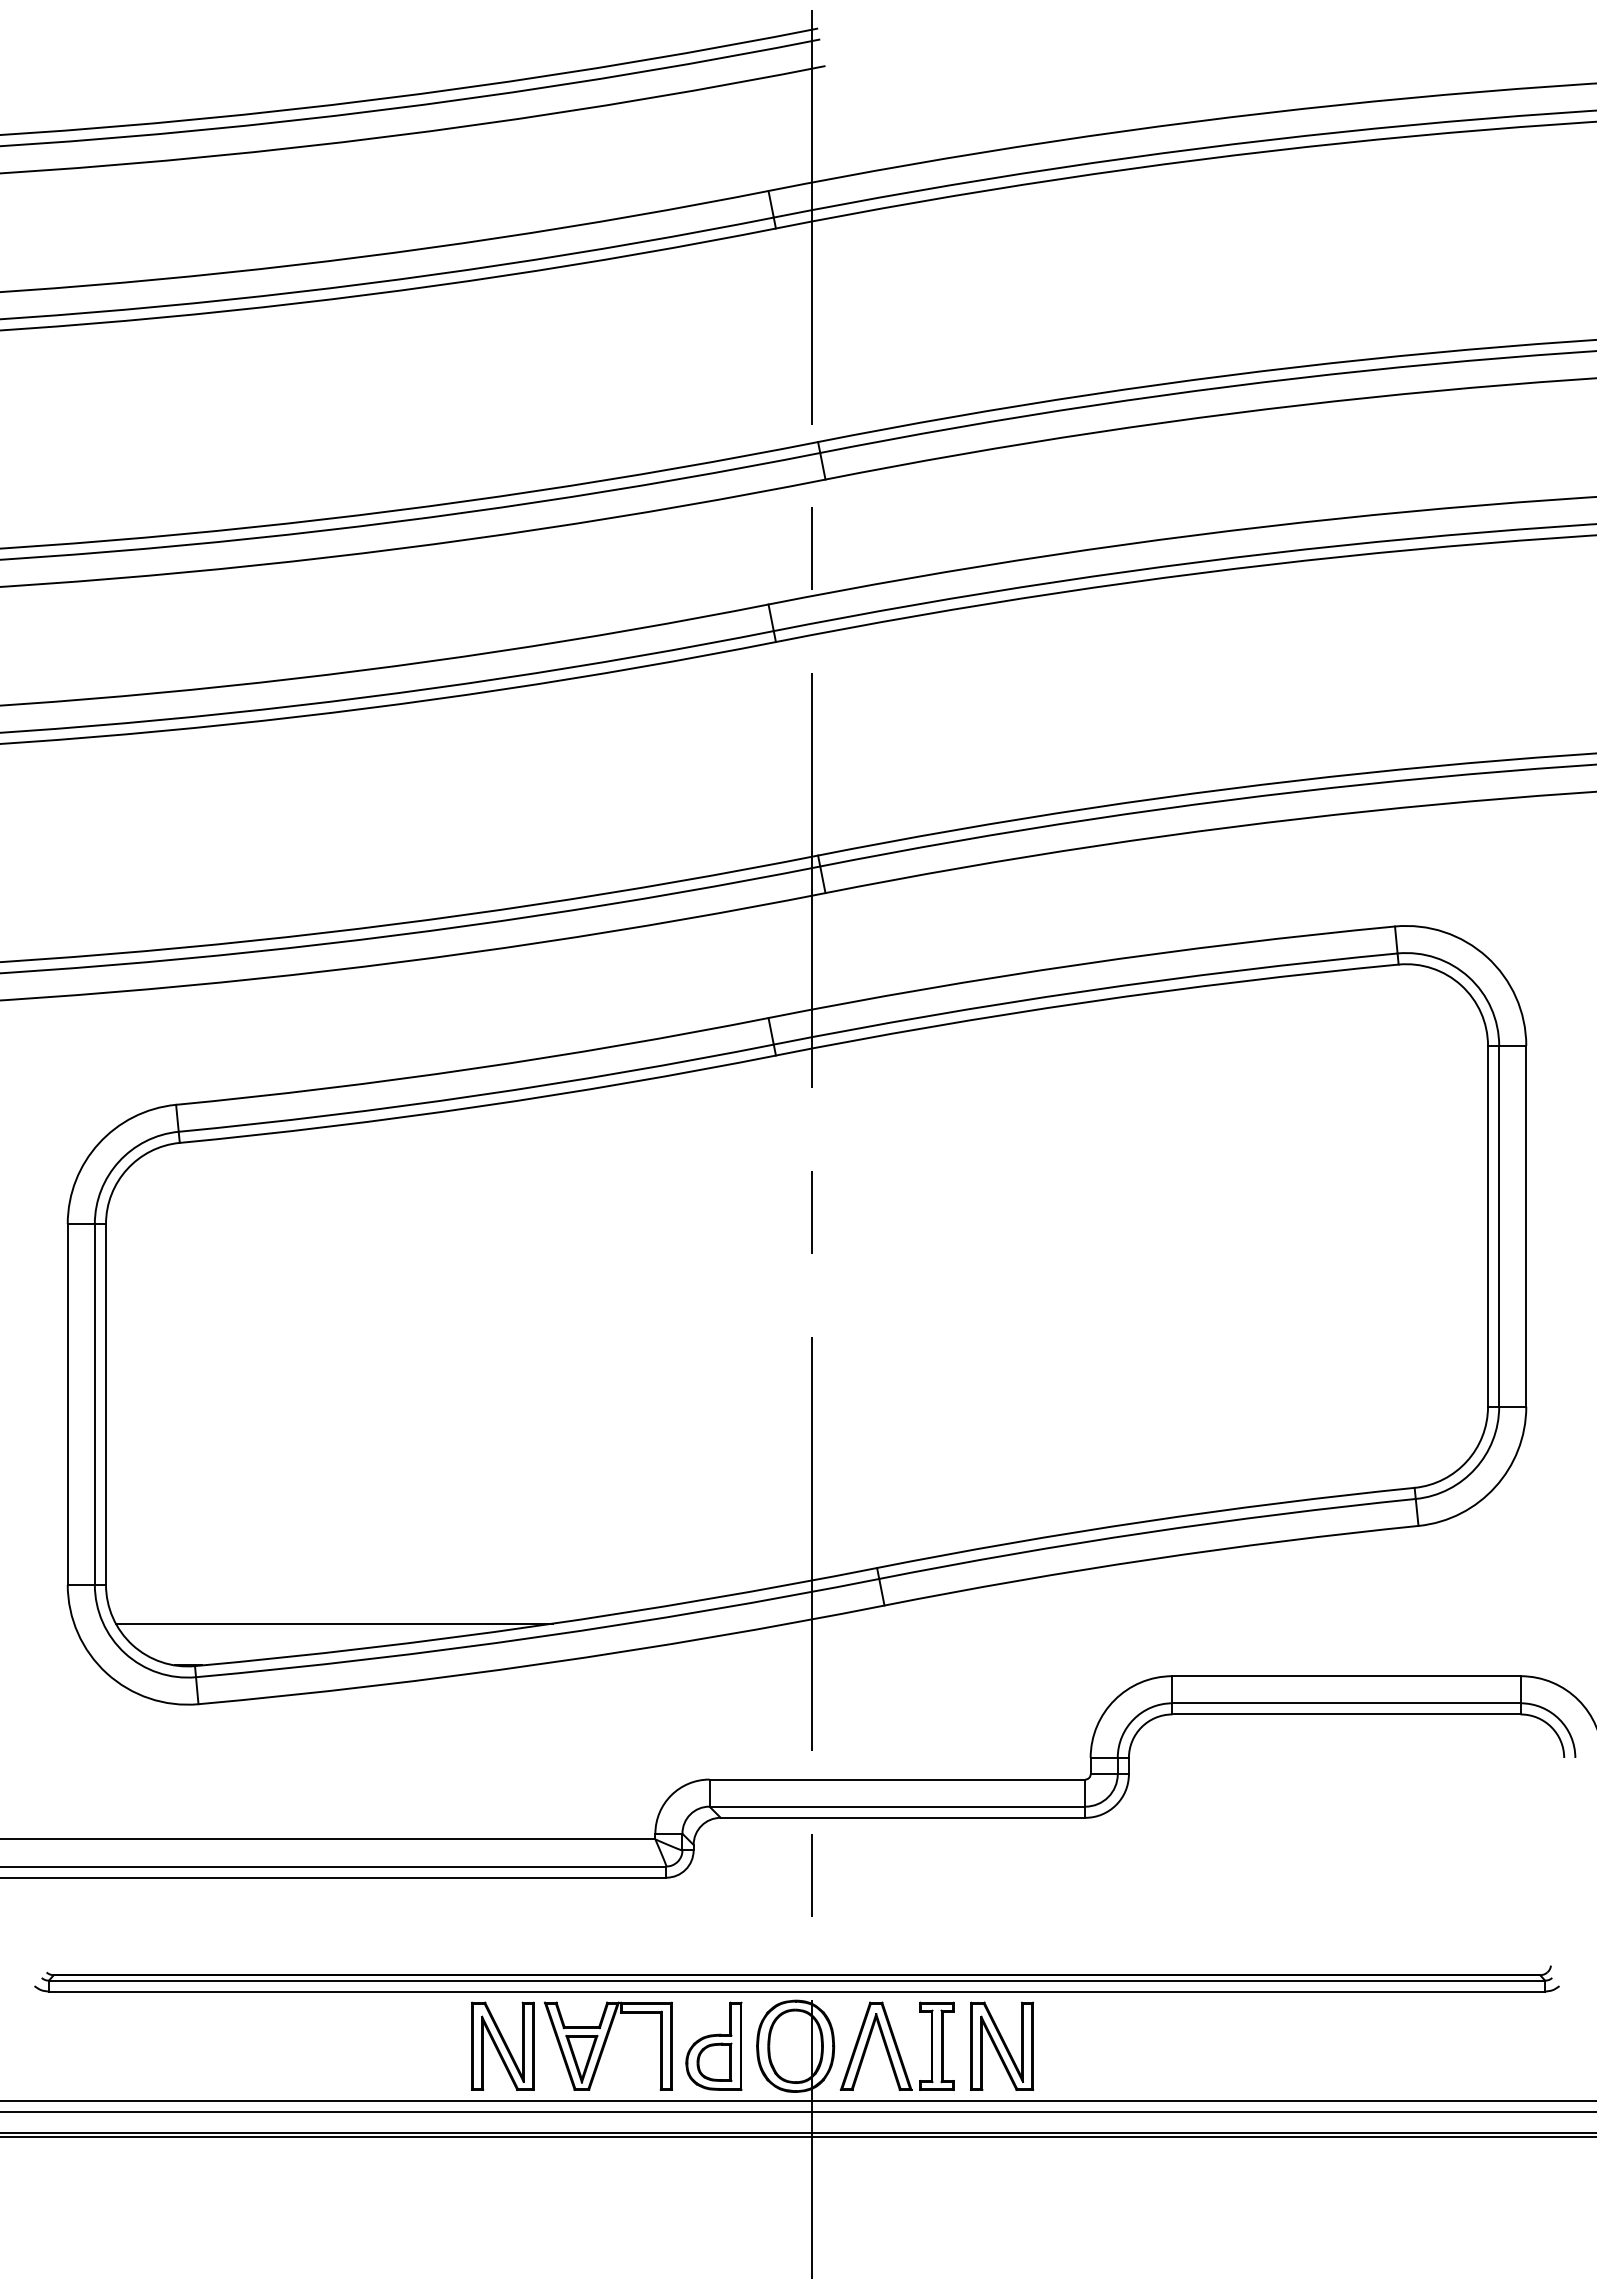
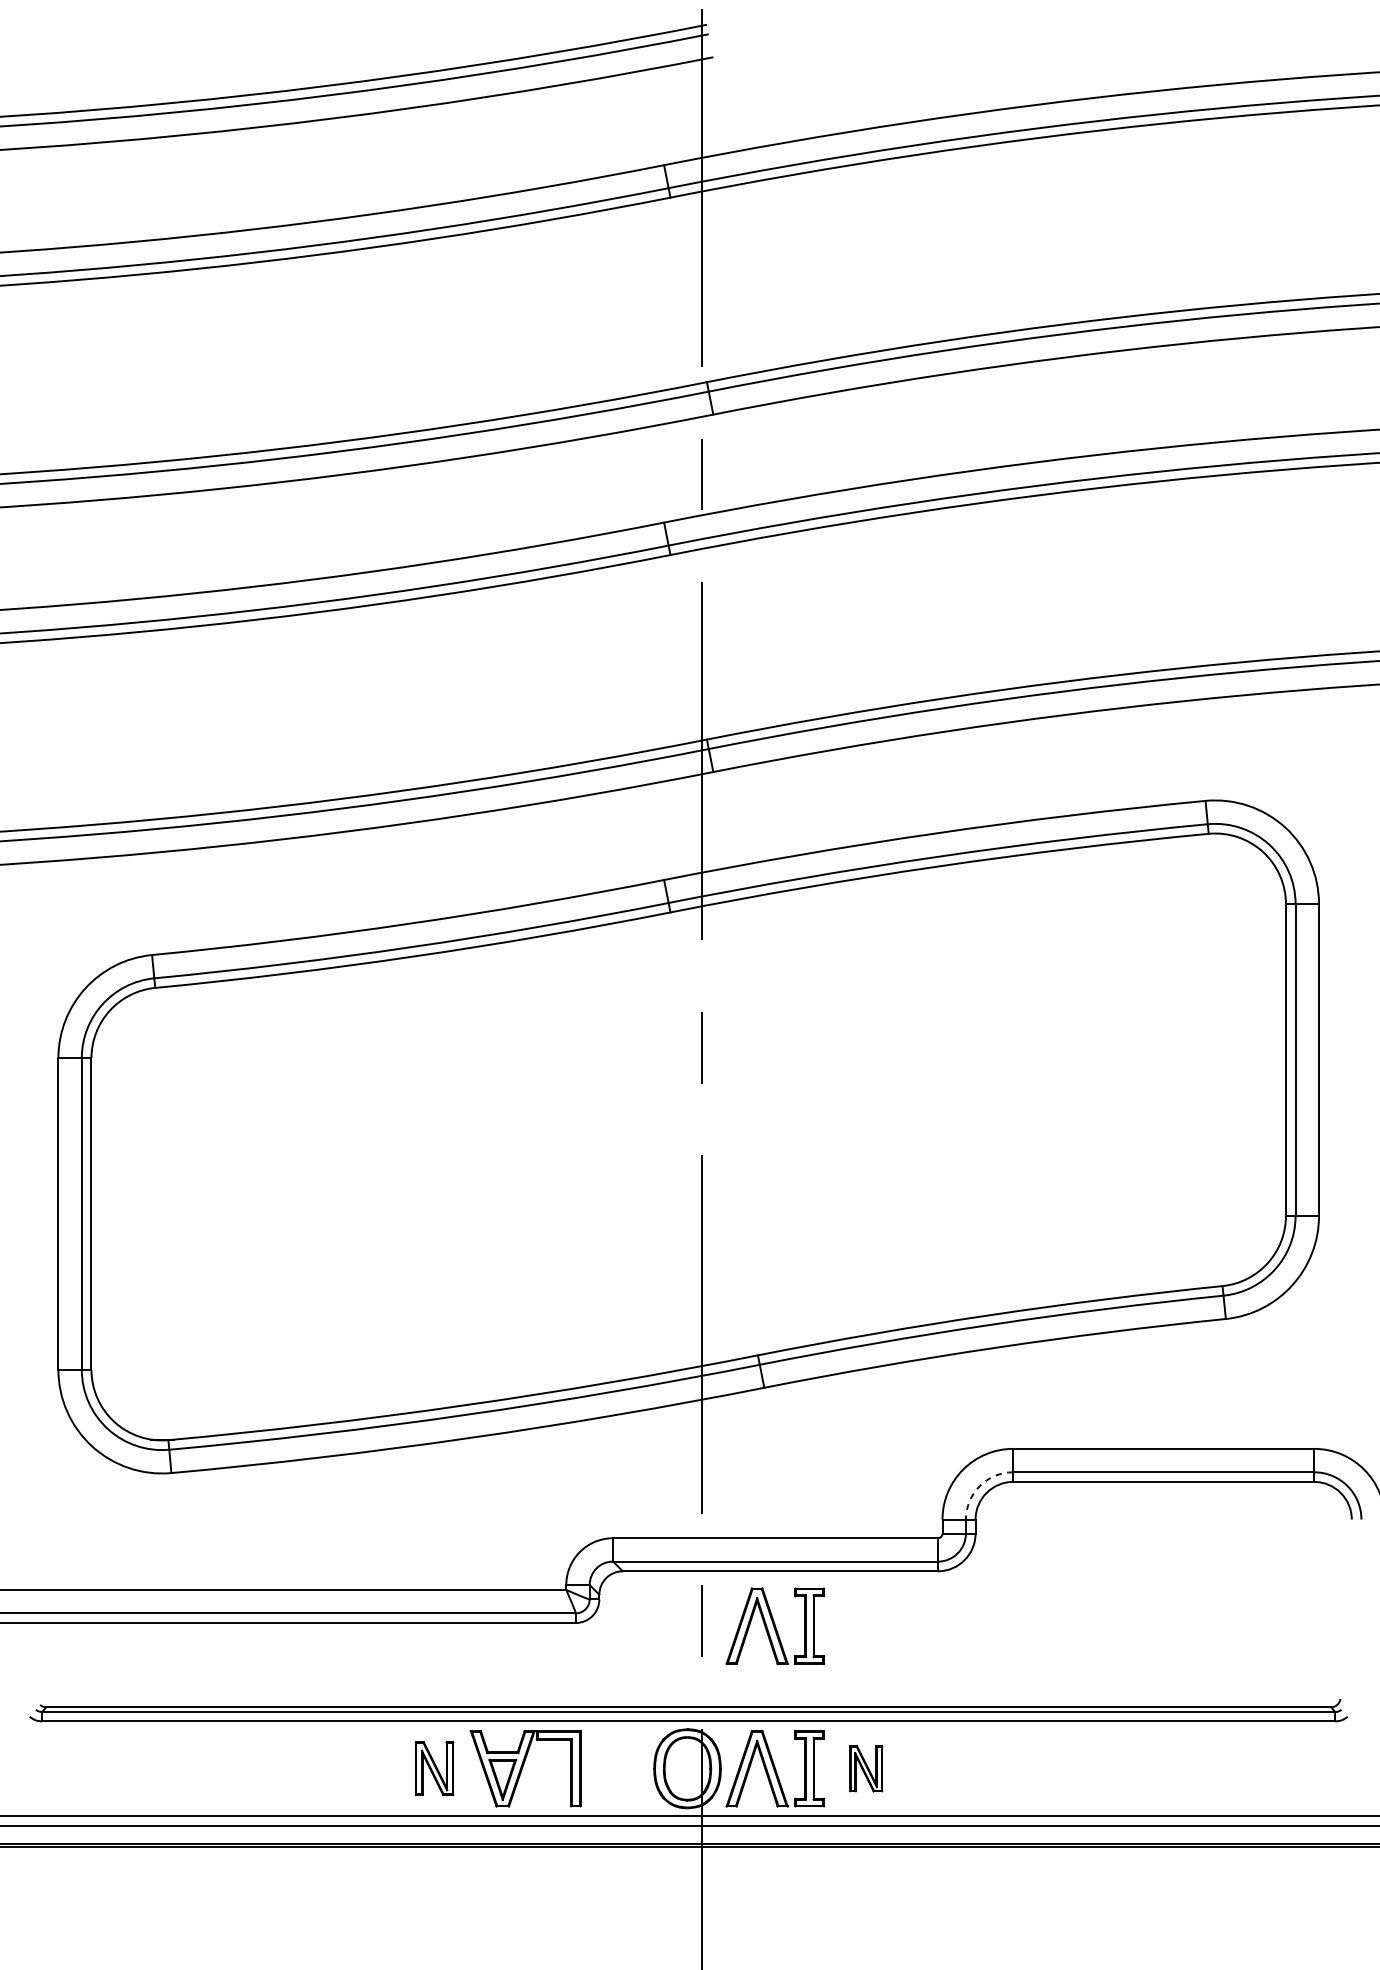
line: (333, 1623) -> (288, 1403), removed
arc: (1133, 1719) -> (979, 1486), solid -> dashed
part: (896, 1880) -> (774, 1625), added
part: (502, 2045) -> (434, 1768), size x0.7
part: (713, 2045) -> (616, 1768), removed
part: (1002, 2045) -> (866, 1768), size x0.6

